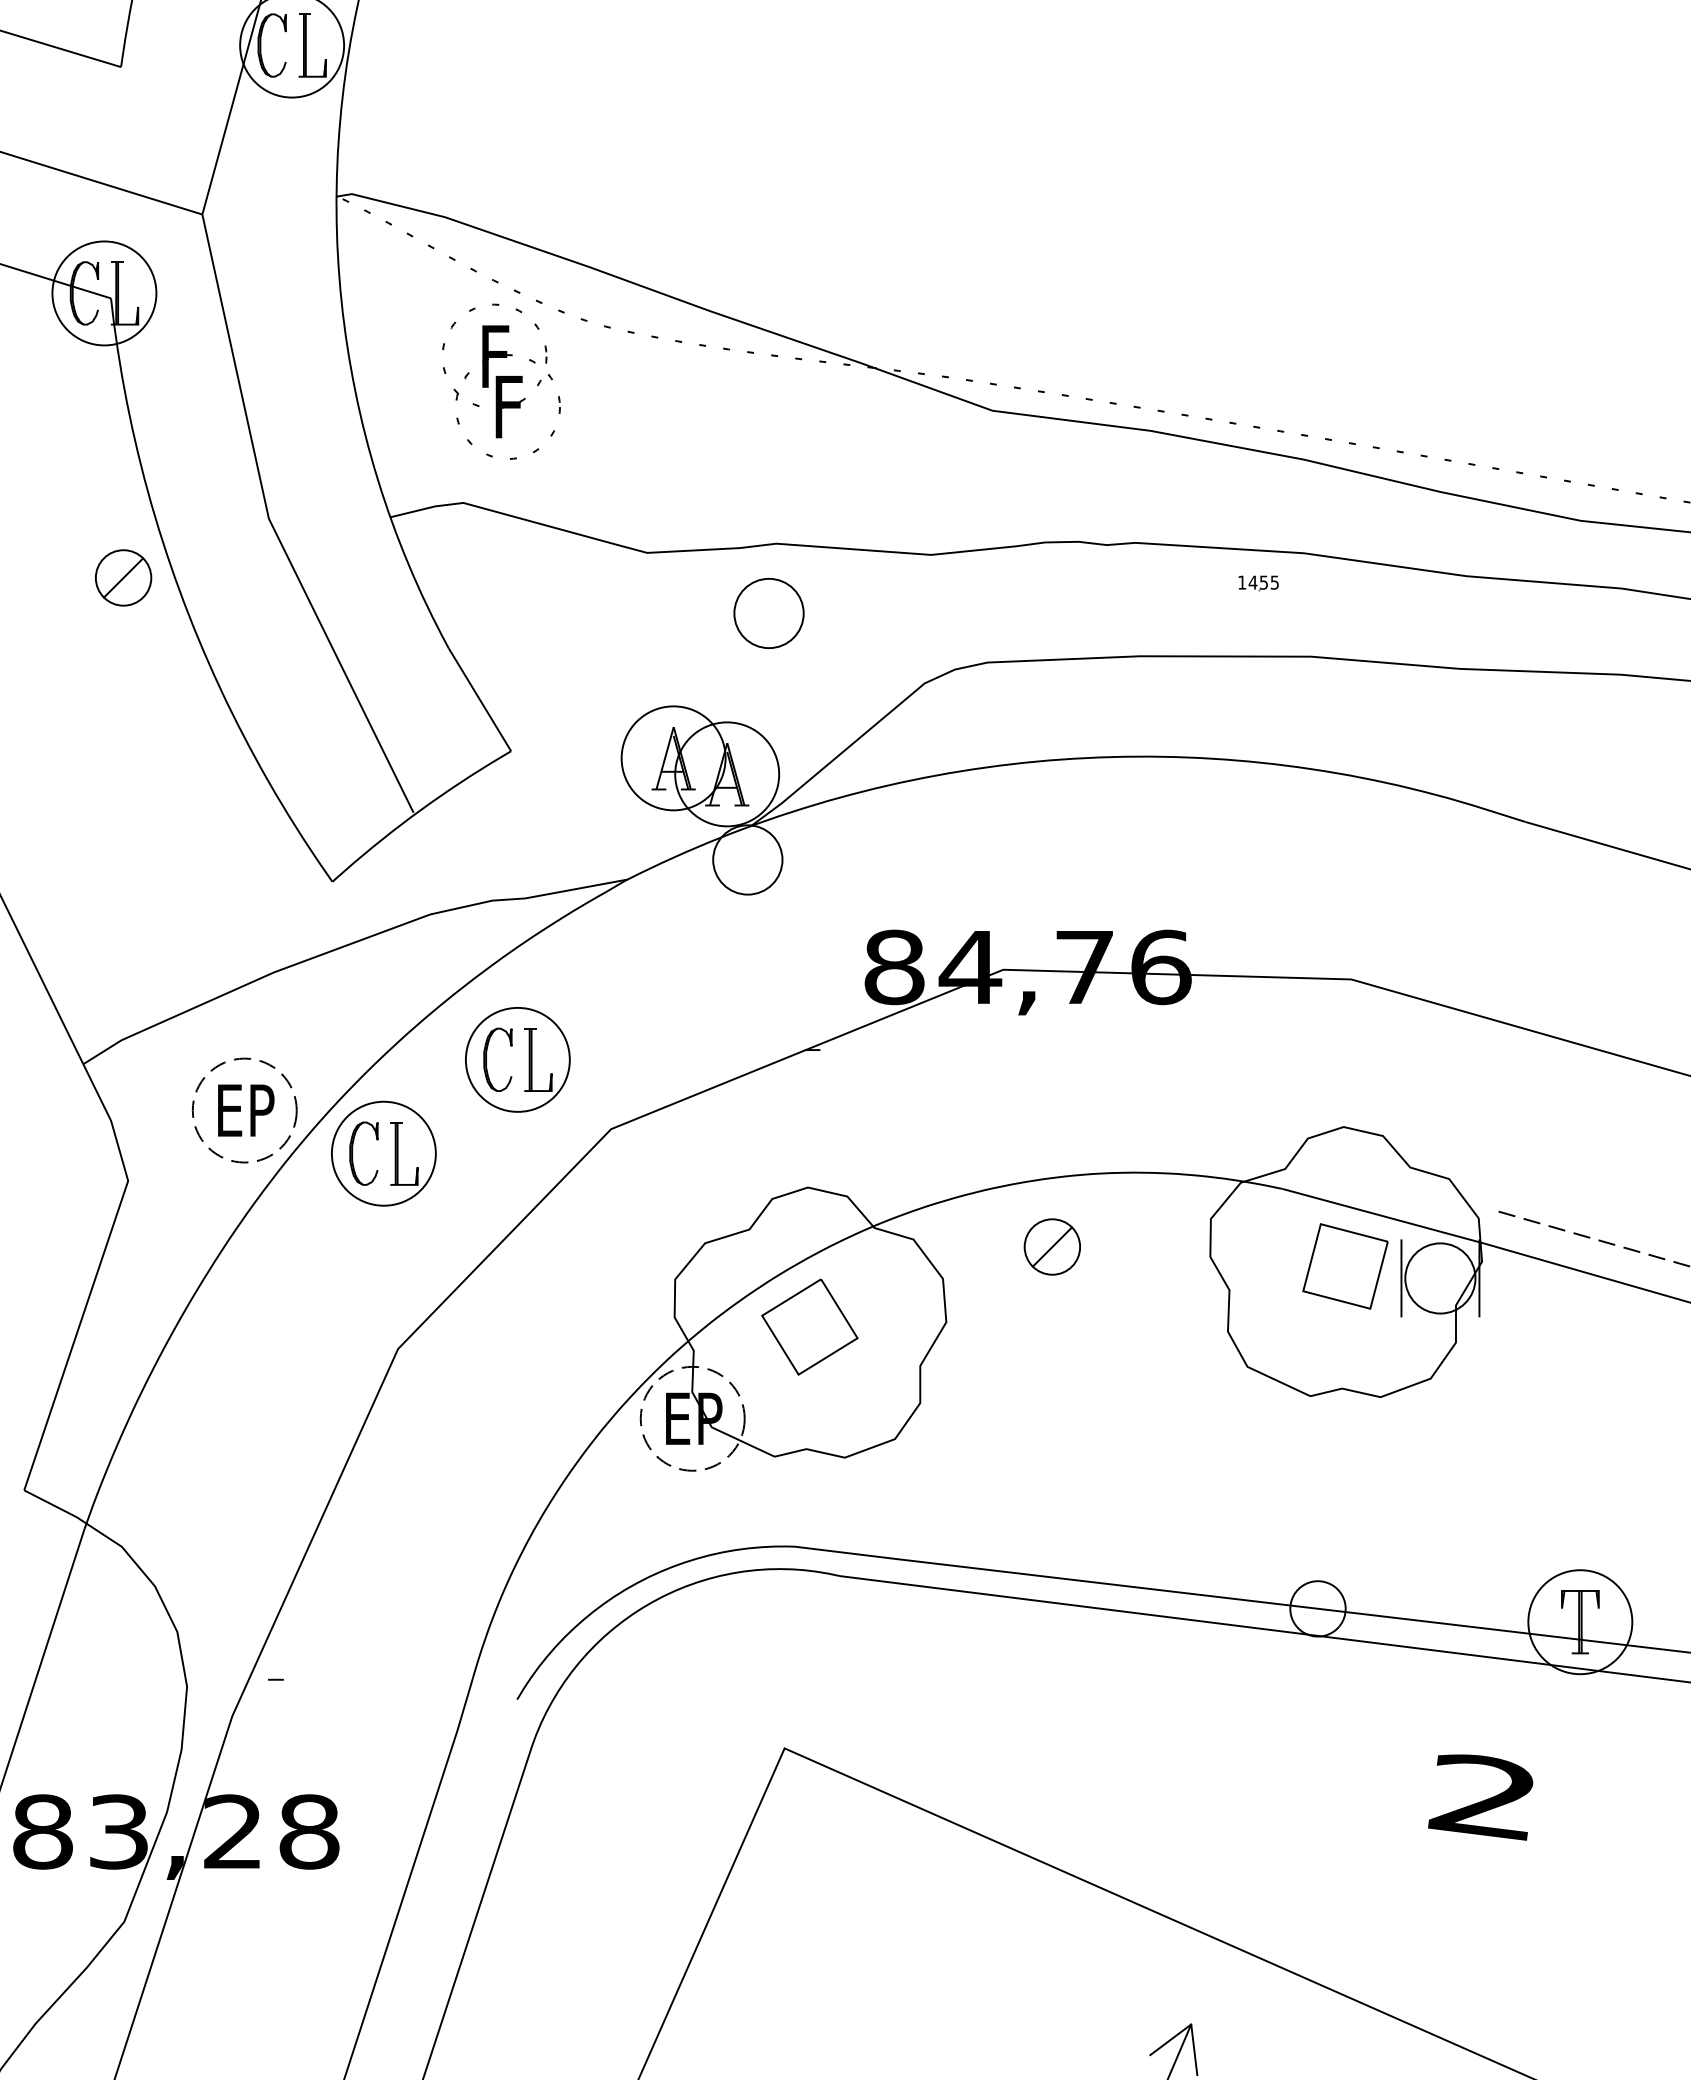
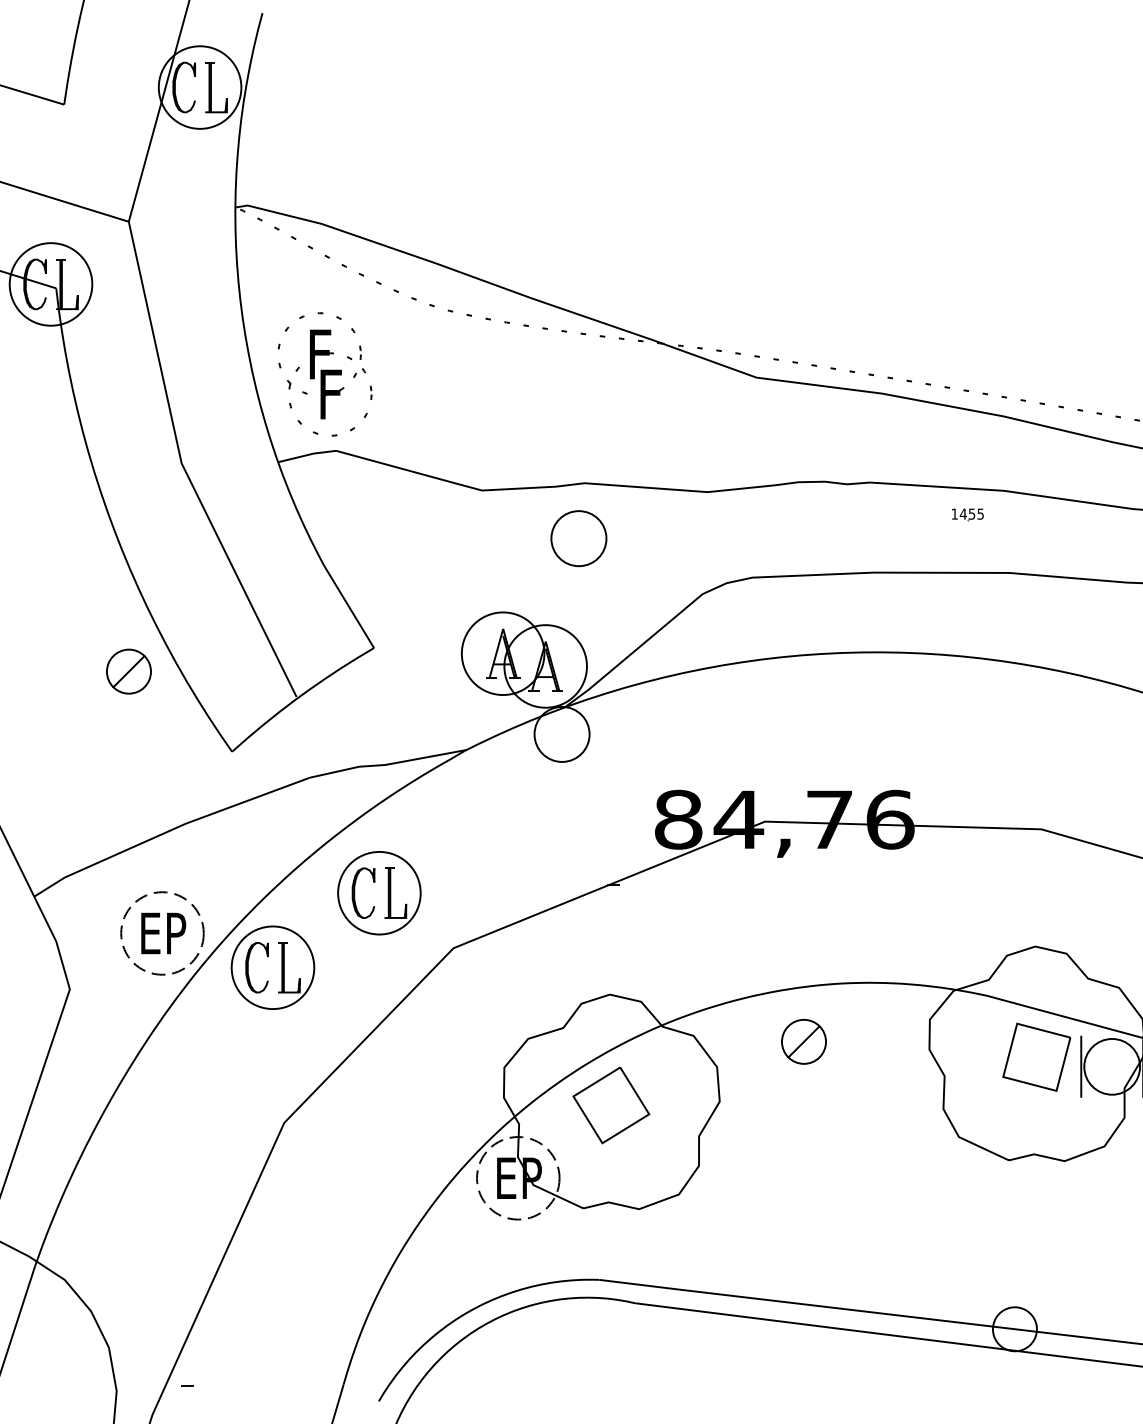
part: (501, 381) -> (325, 374), moved
part: (123, 577) -> (128, 671), moved

